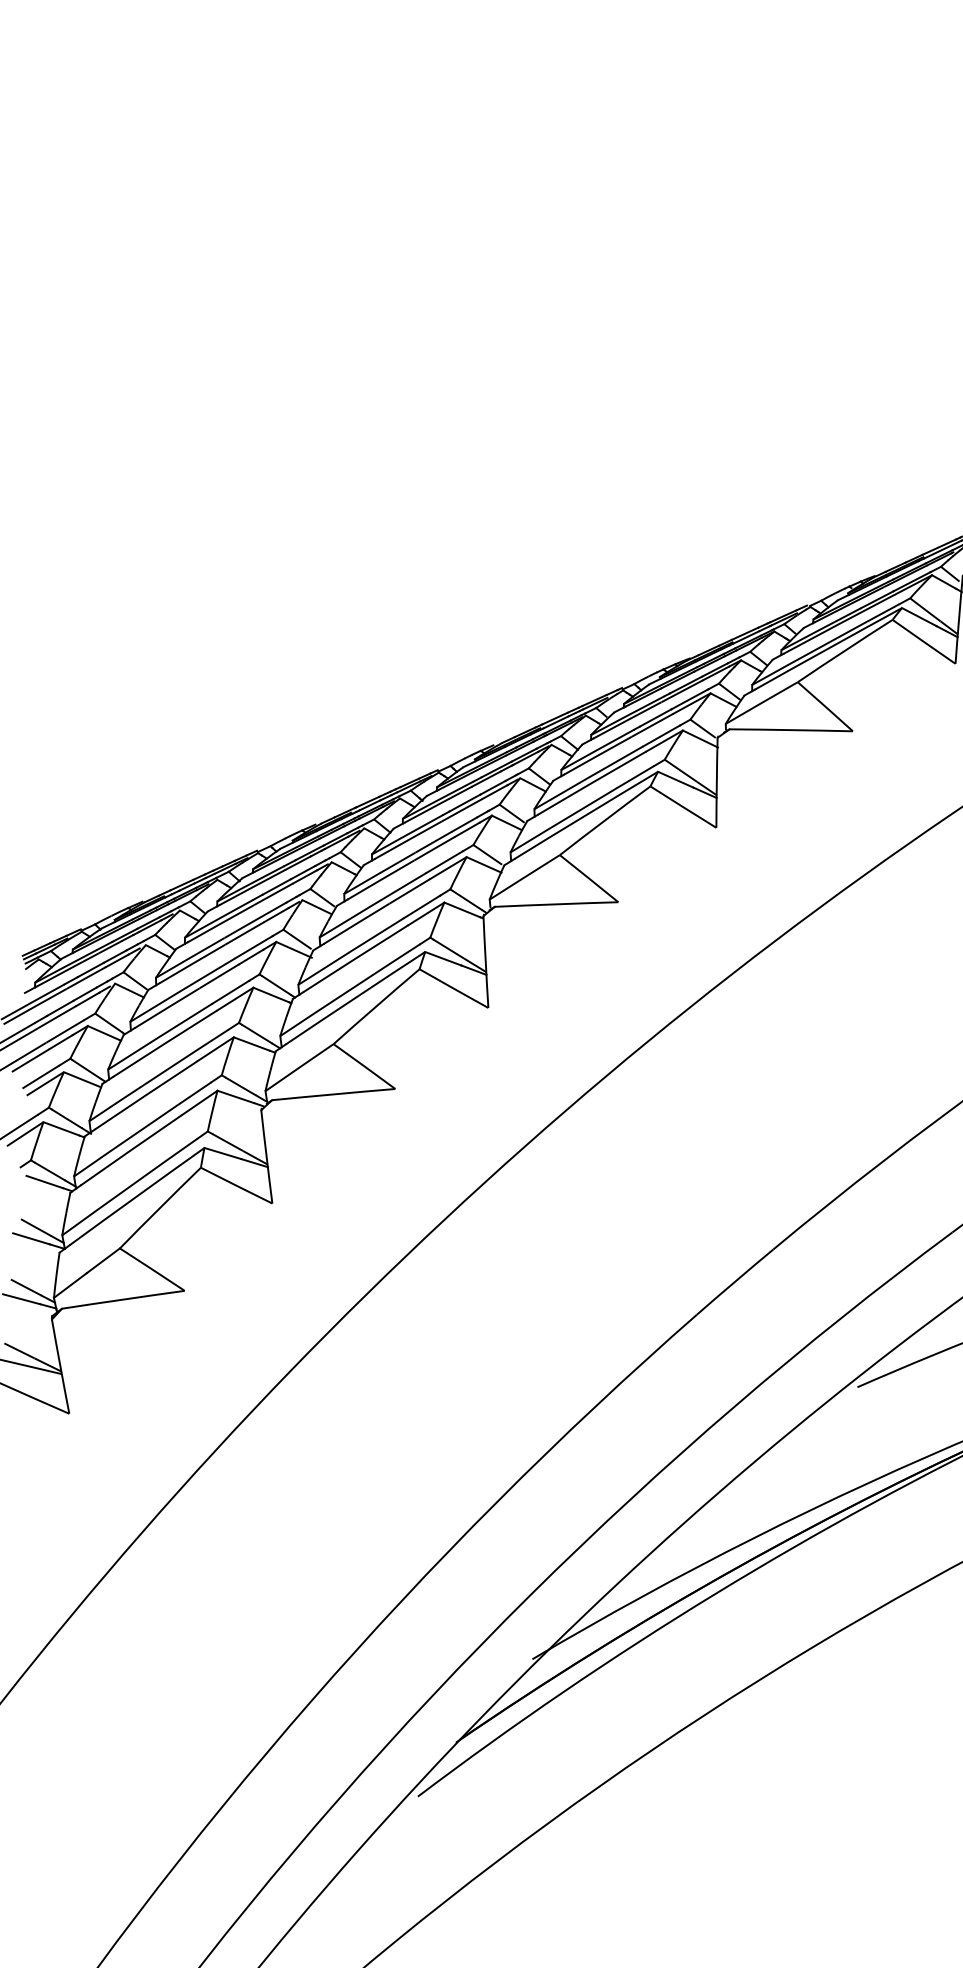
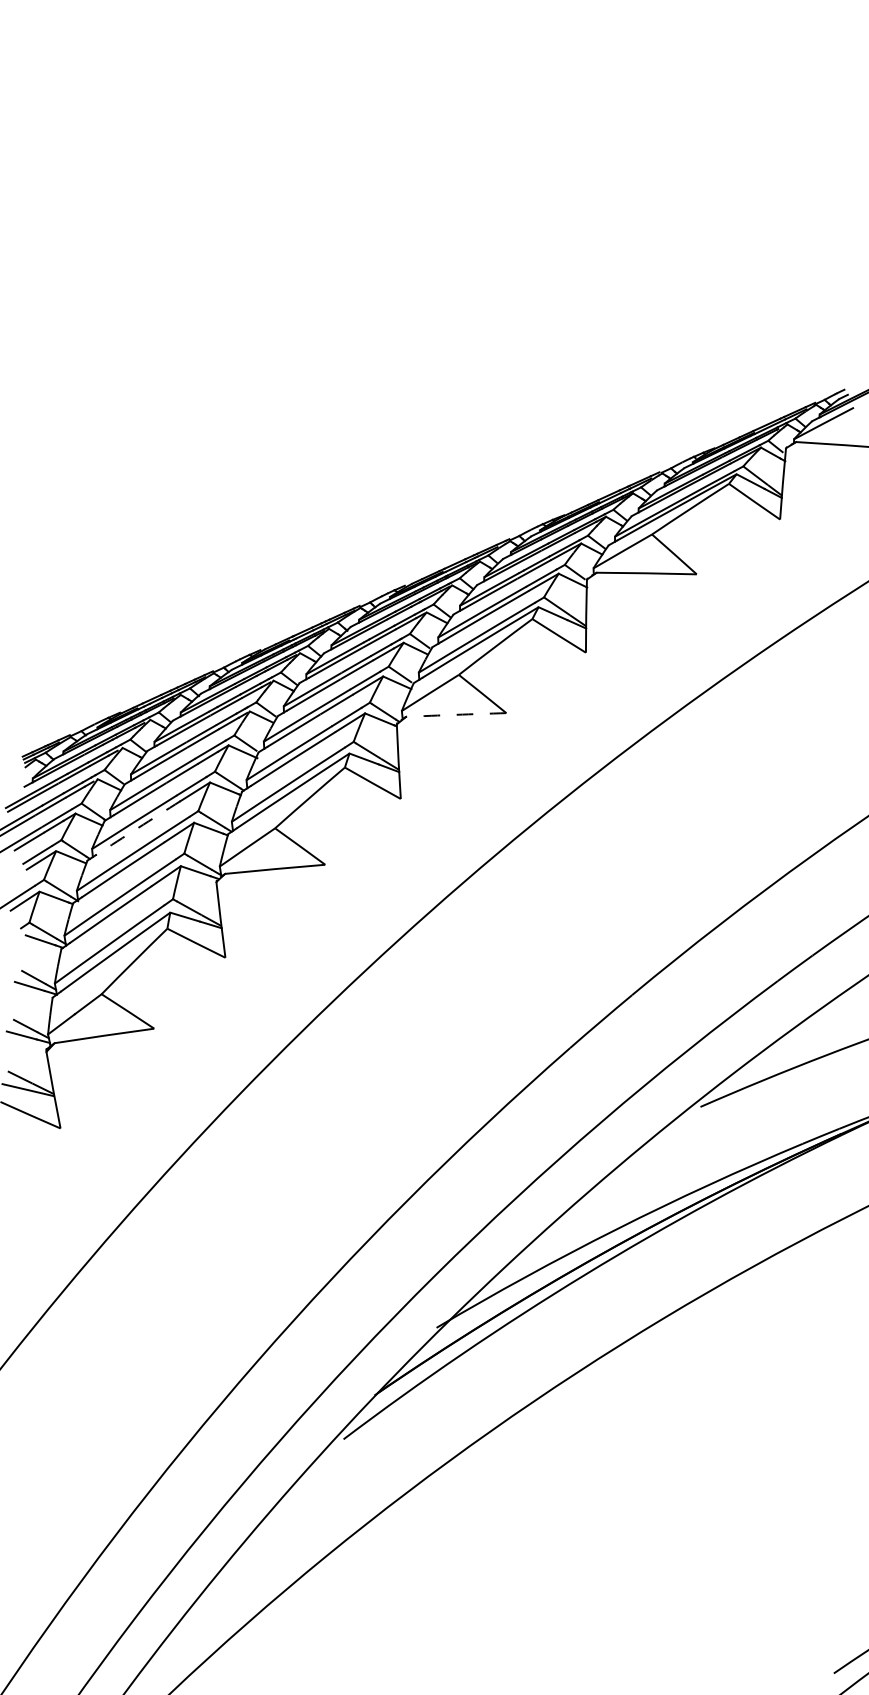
arc: (556, 903) -> (456, 714), solid -> dashed
arc: (165, 1044) -> (138, 828), solid -> dashed

